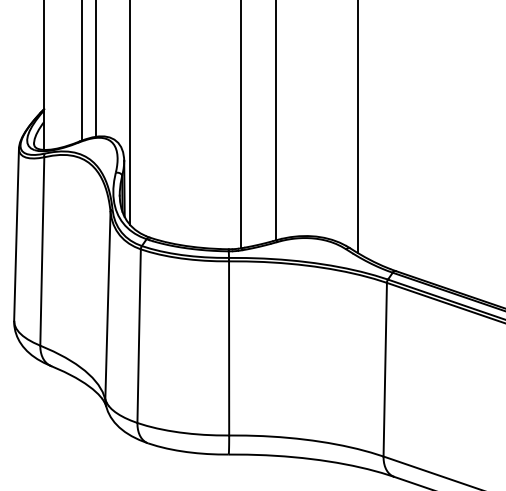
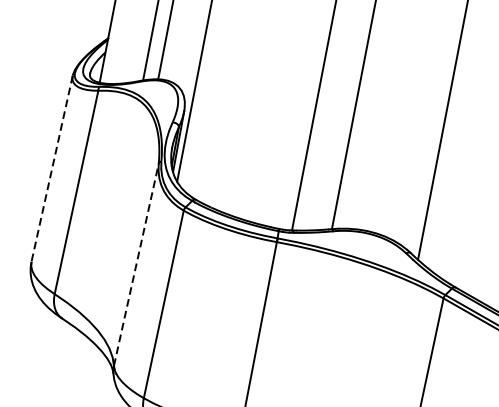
line: (16, 235) -> (51, 169), solid -> dashed
line: (107, 305) -> (135, 264), solid -> dashed

